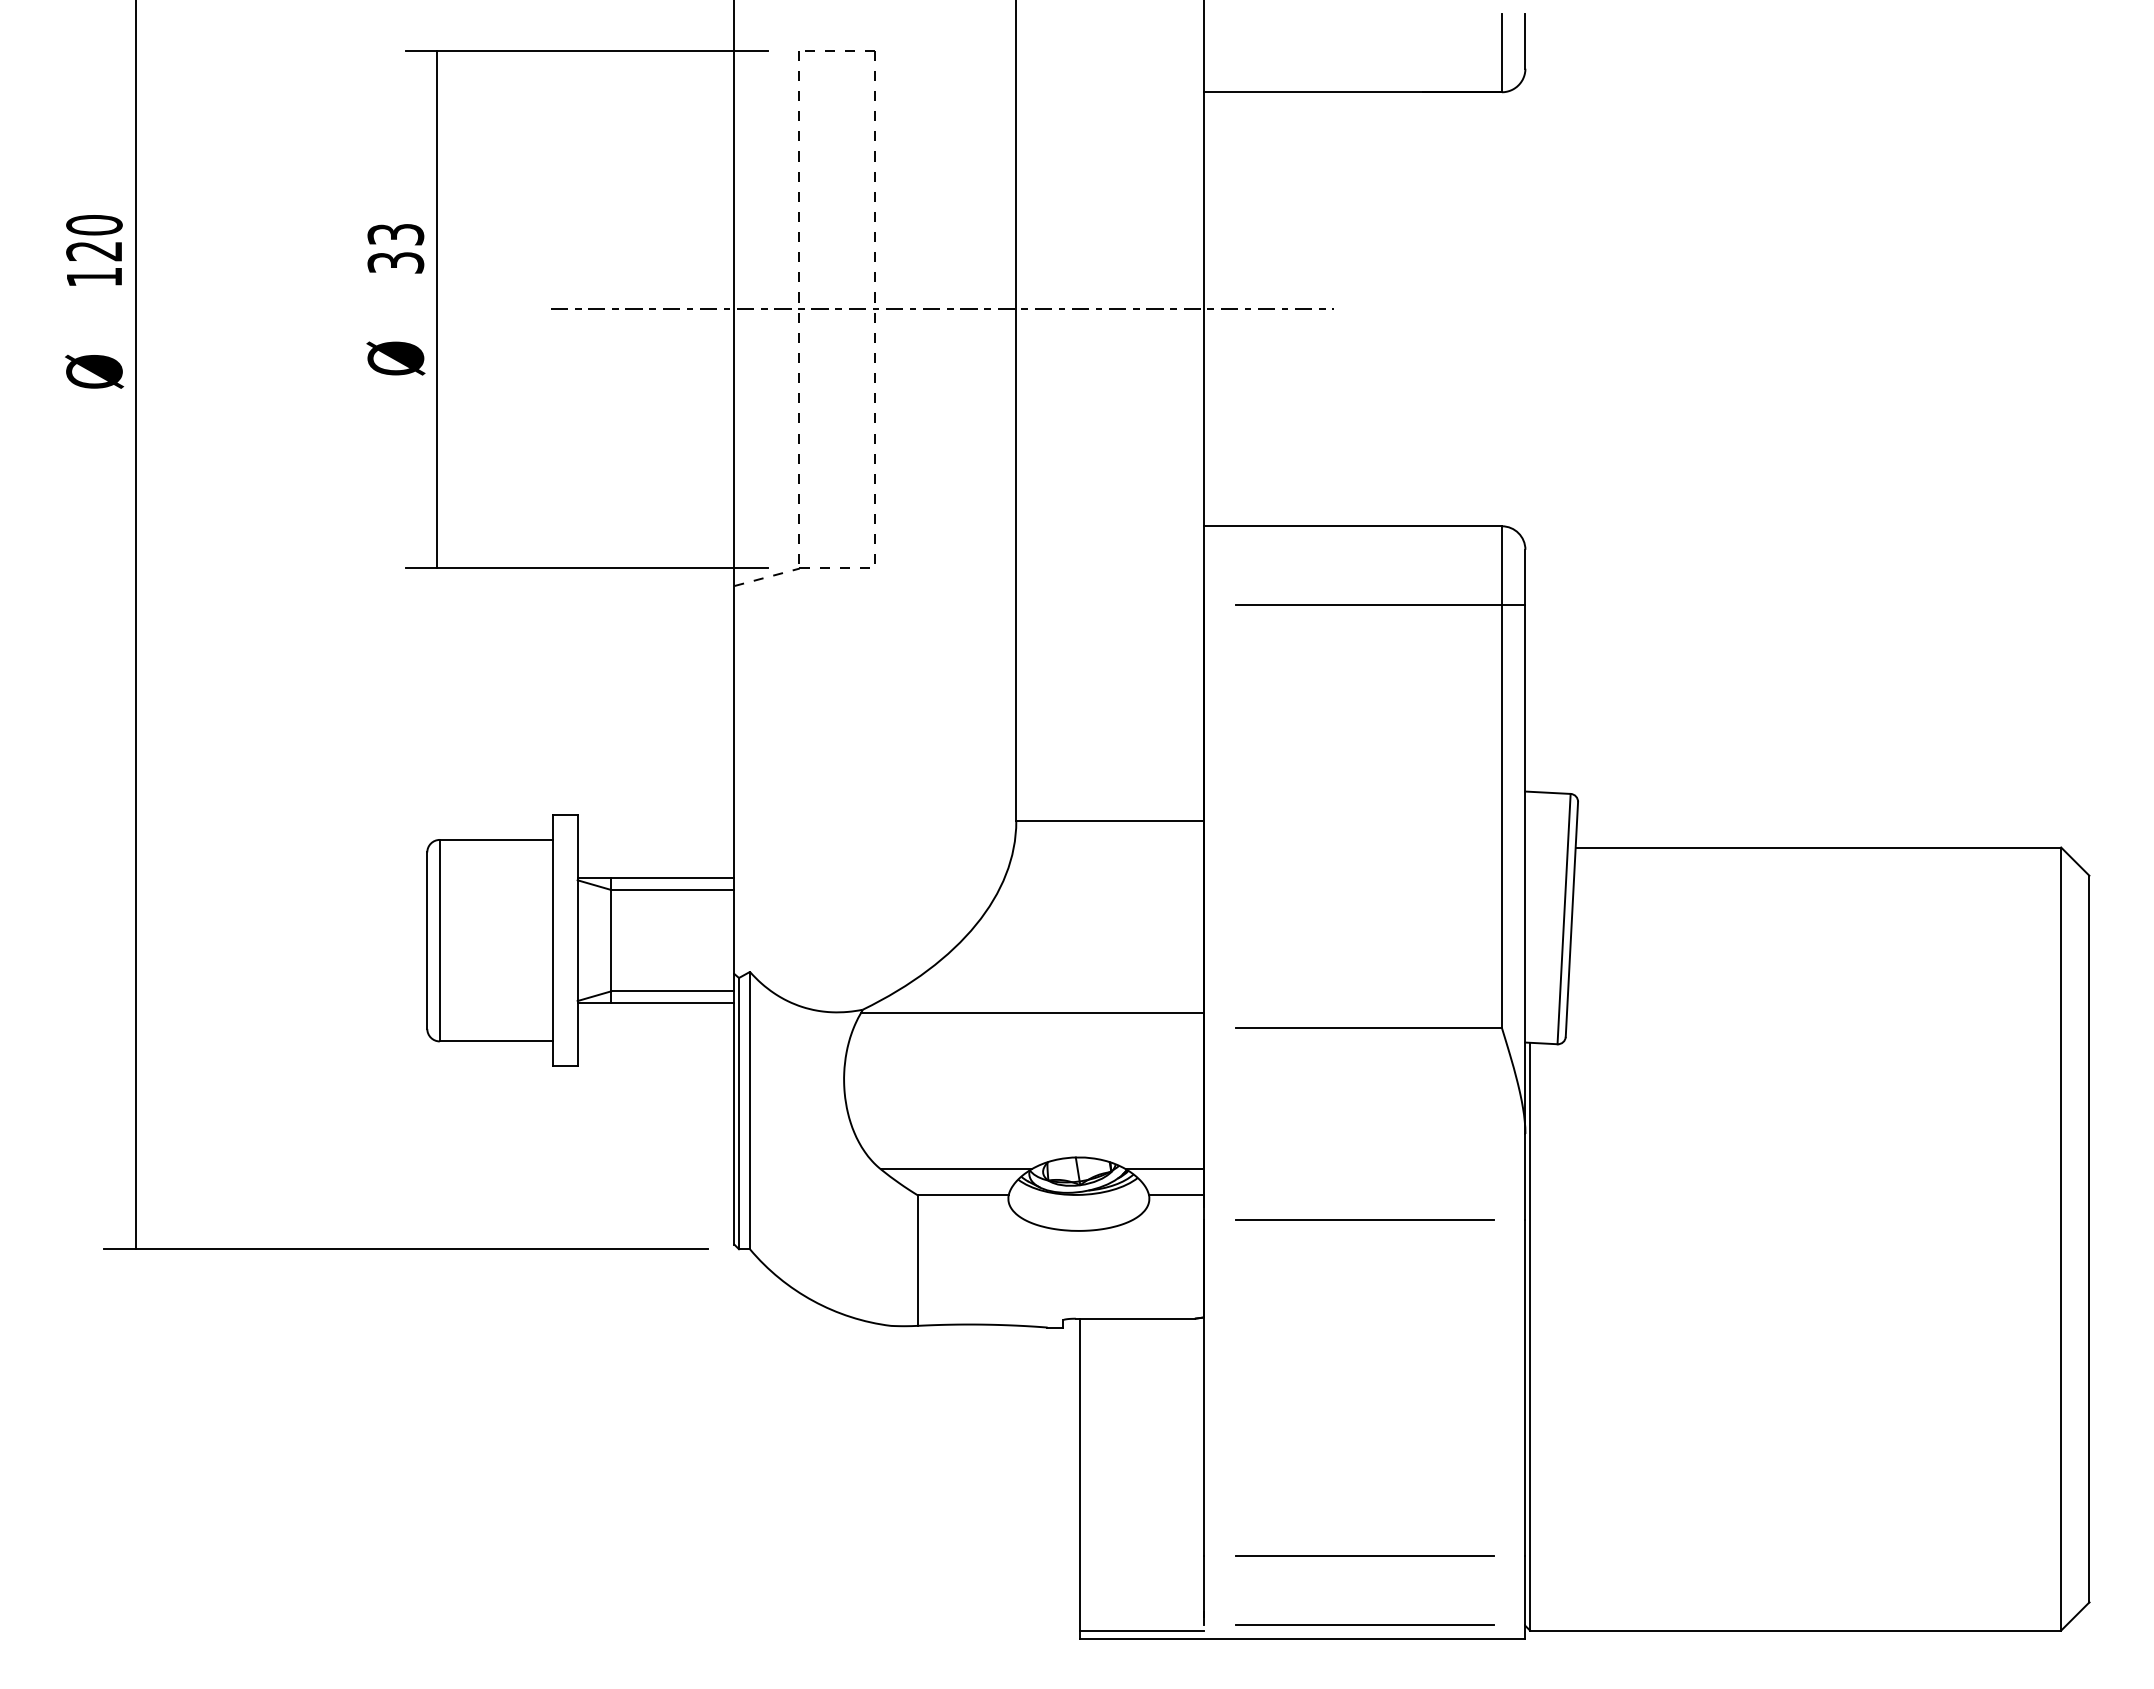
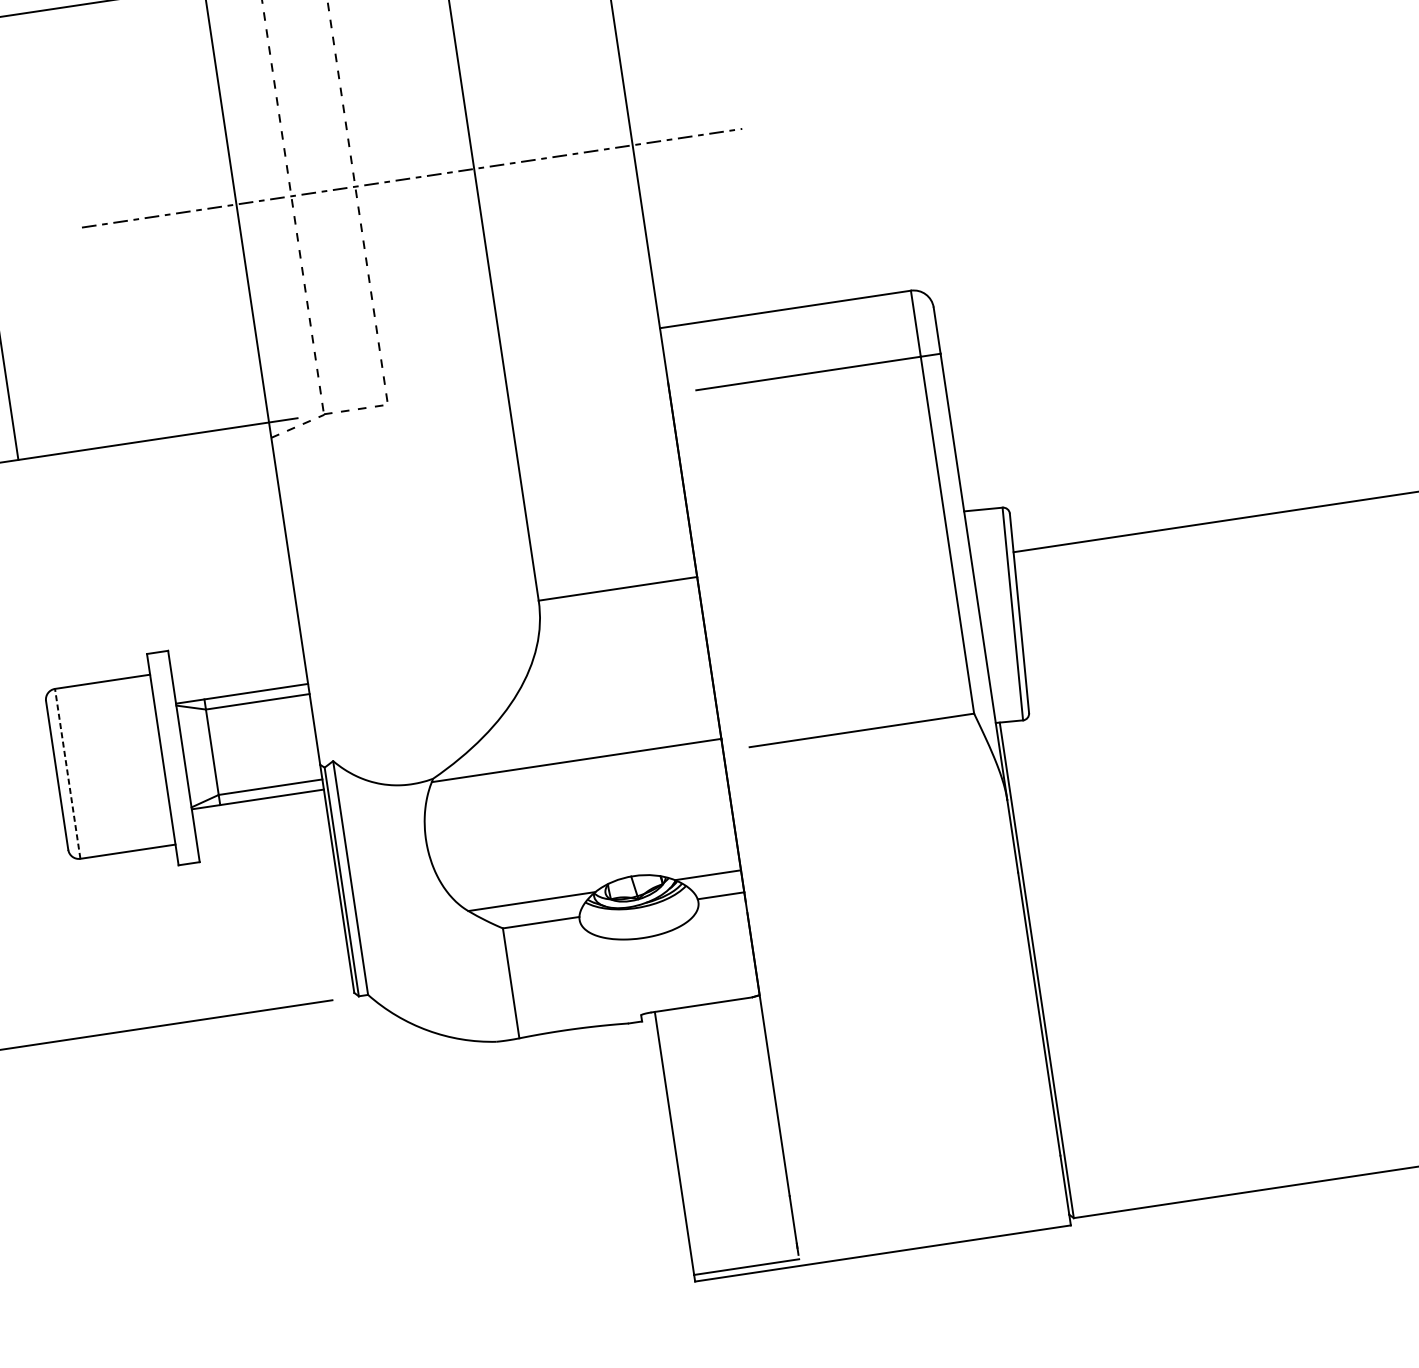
line: (439, 940) -> (67, 773), solid -> dashed
line: (1364, 1219) -> (882, 892), removed
line: (1364, 1555) -> (924, 1175), removed
line: (1364, 1625) -> (933, 1234), removed

